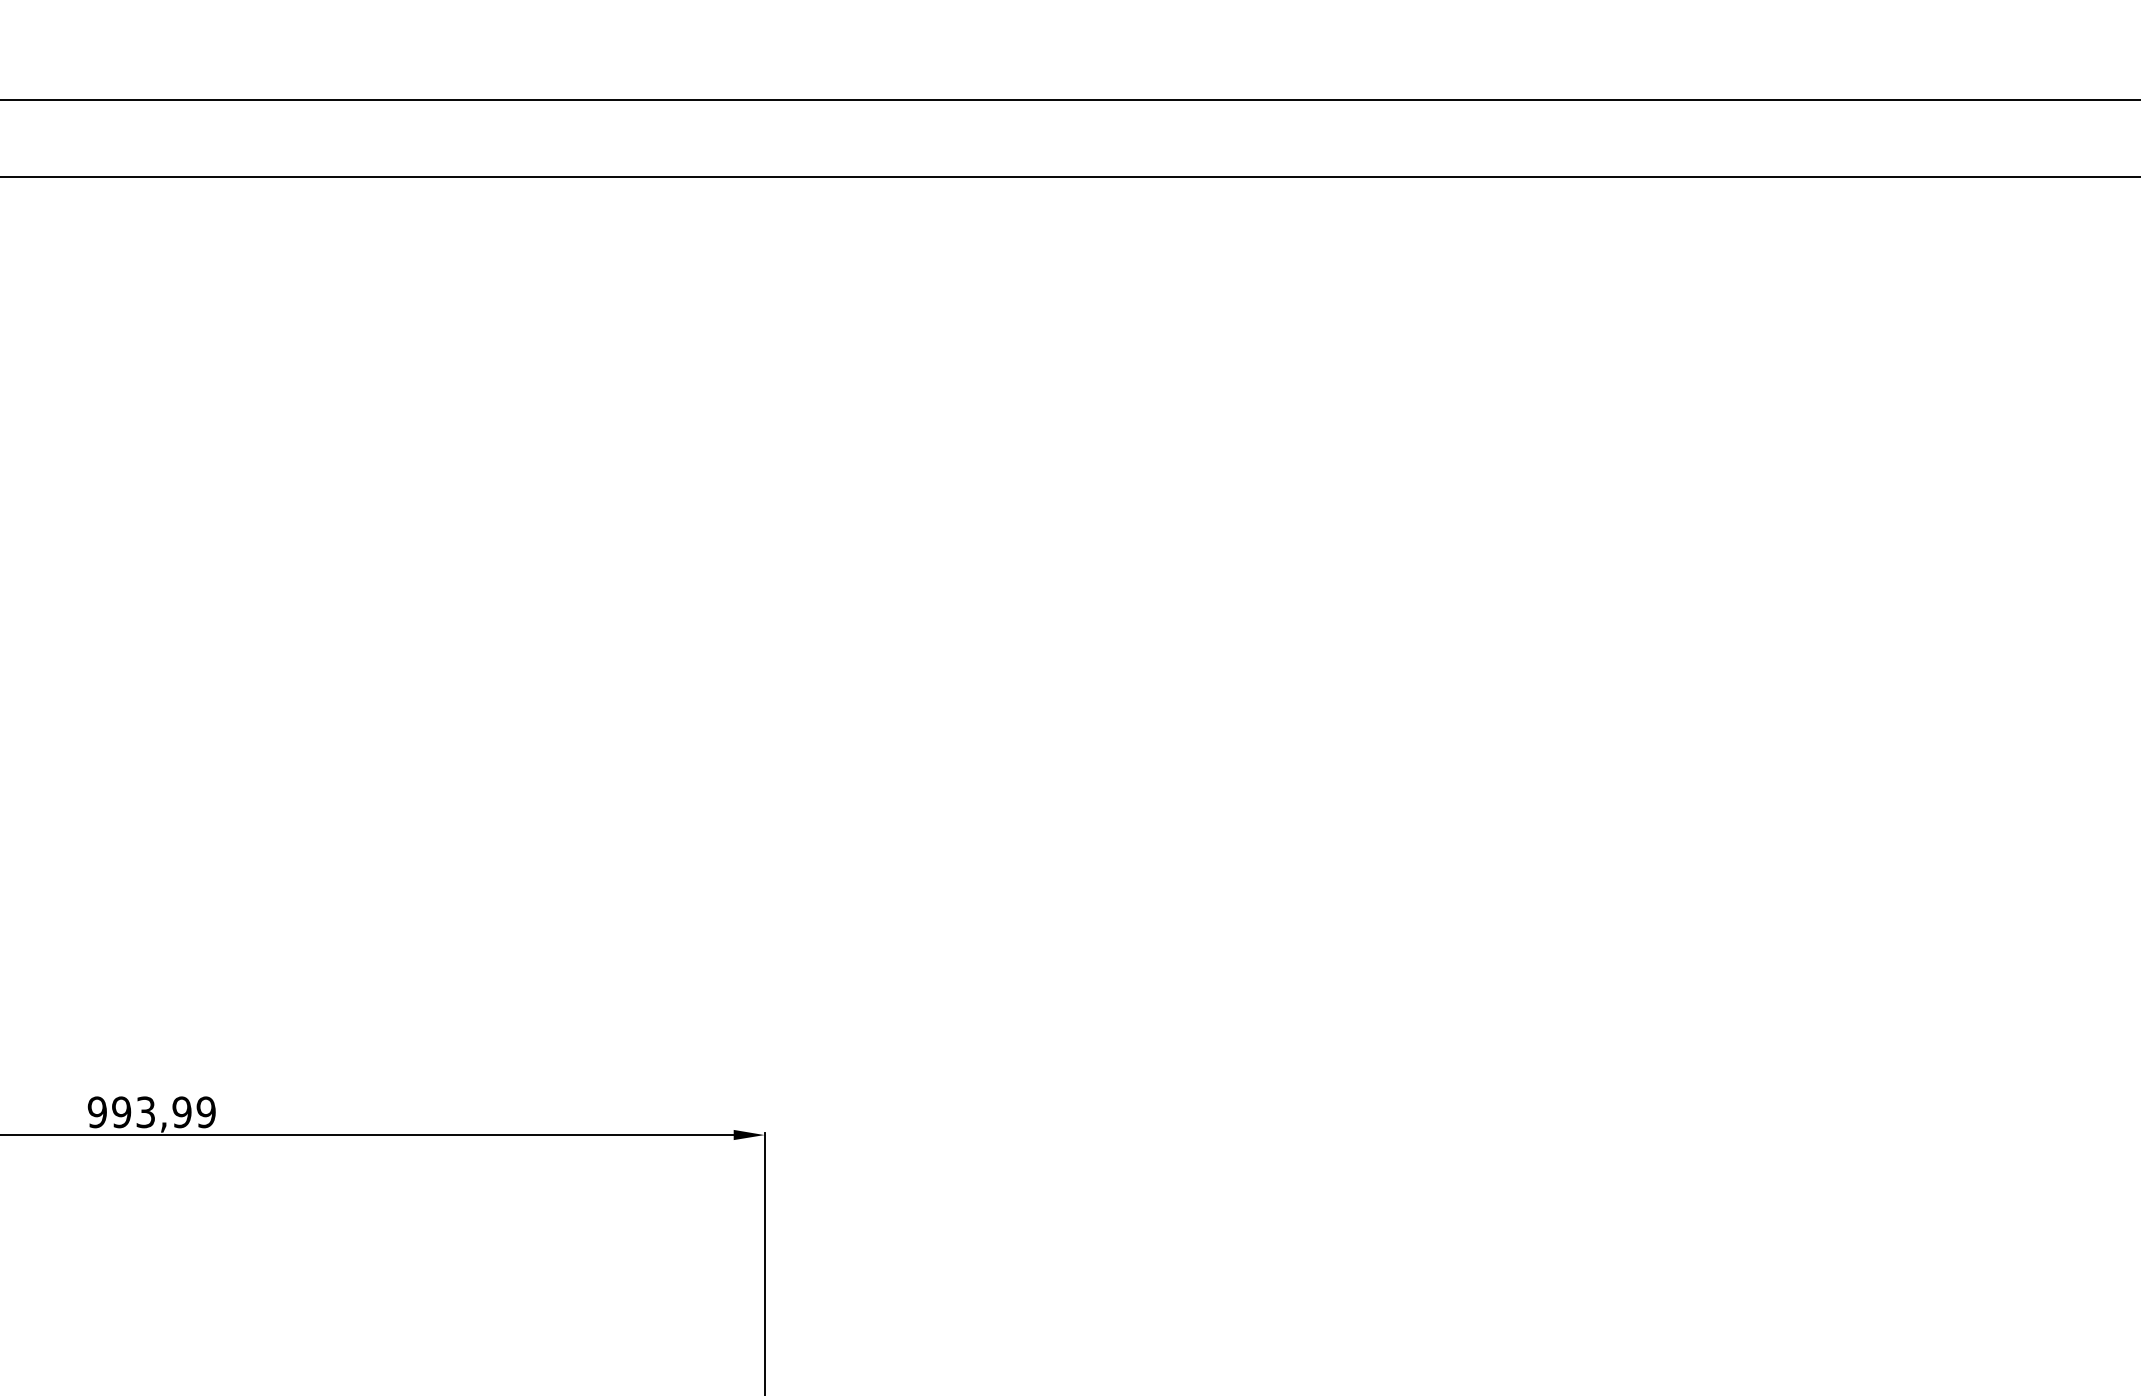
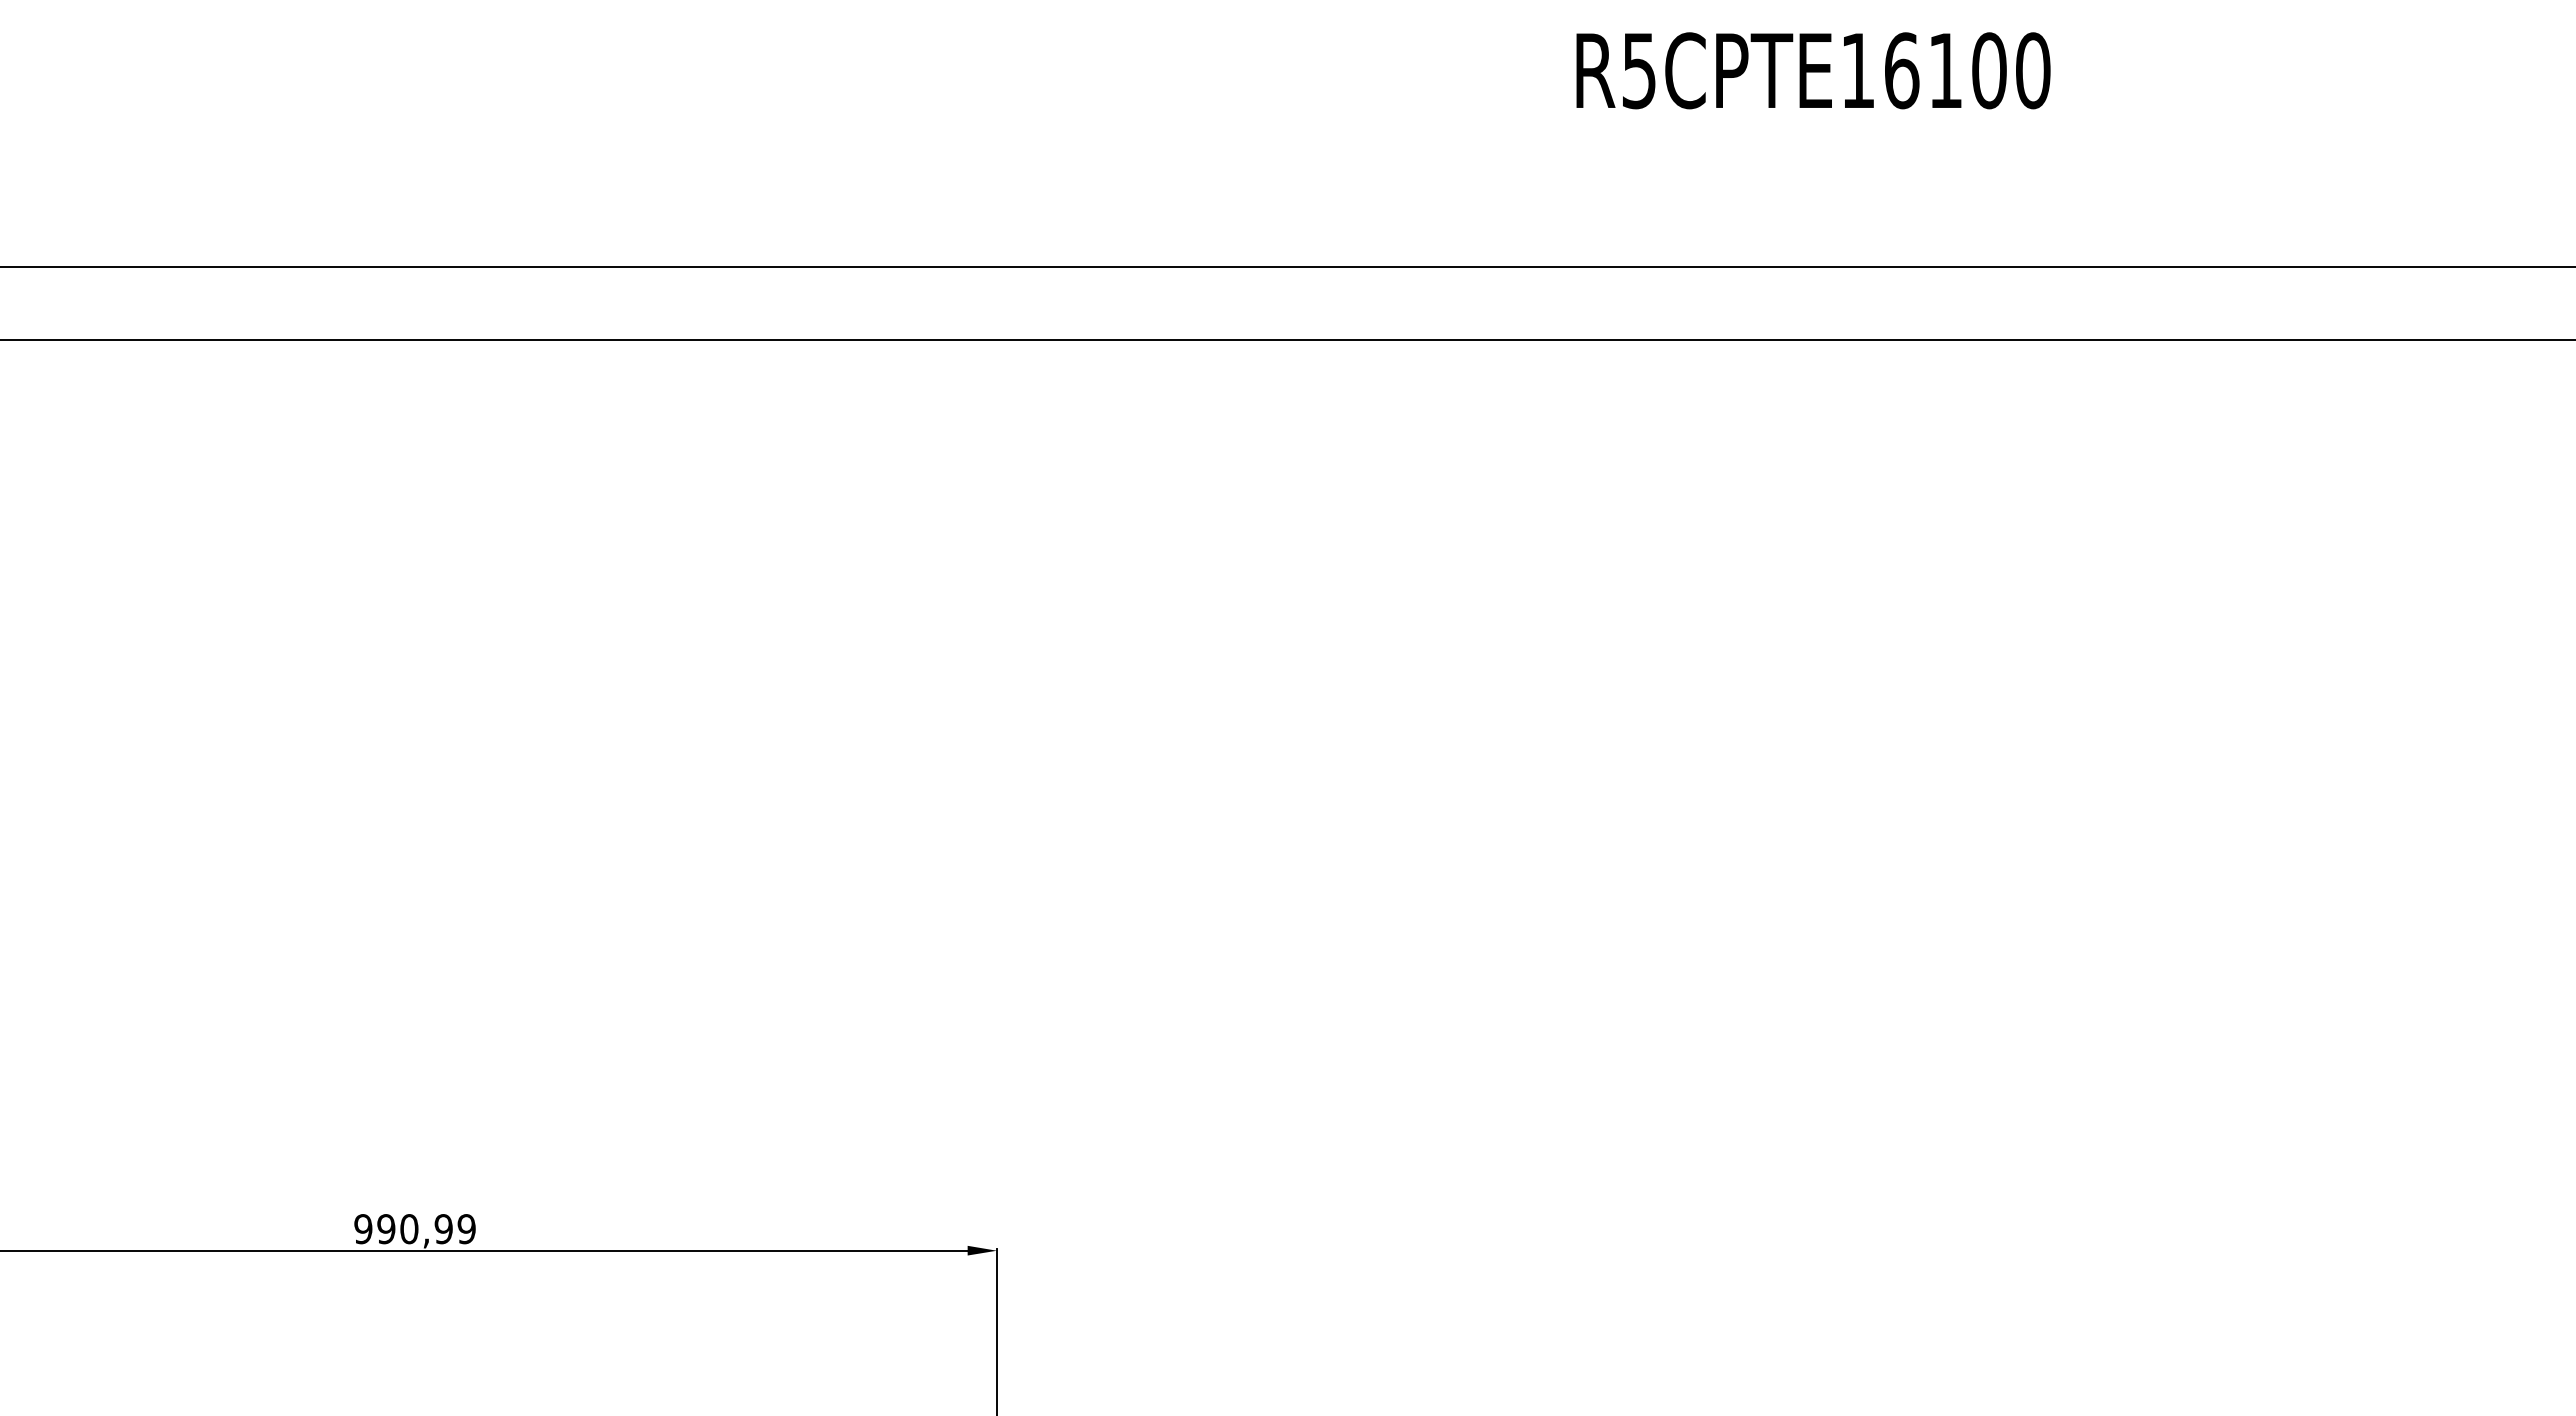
text: (145, 1112) -> (409, 1229), 993,99 -> 990,99

